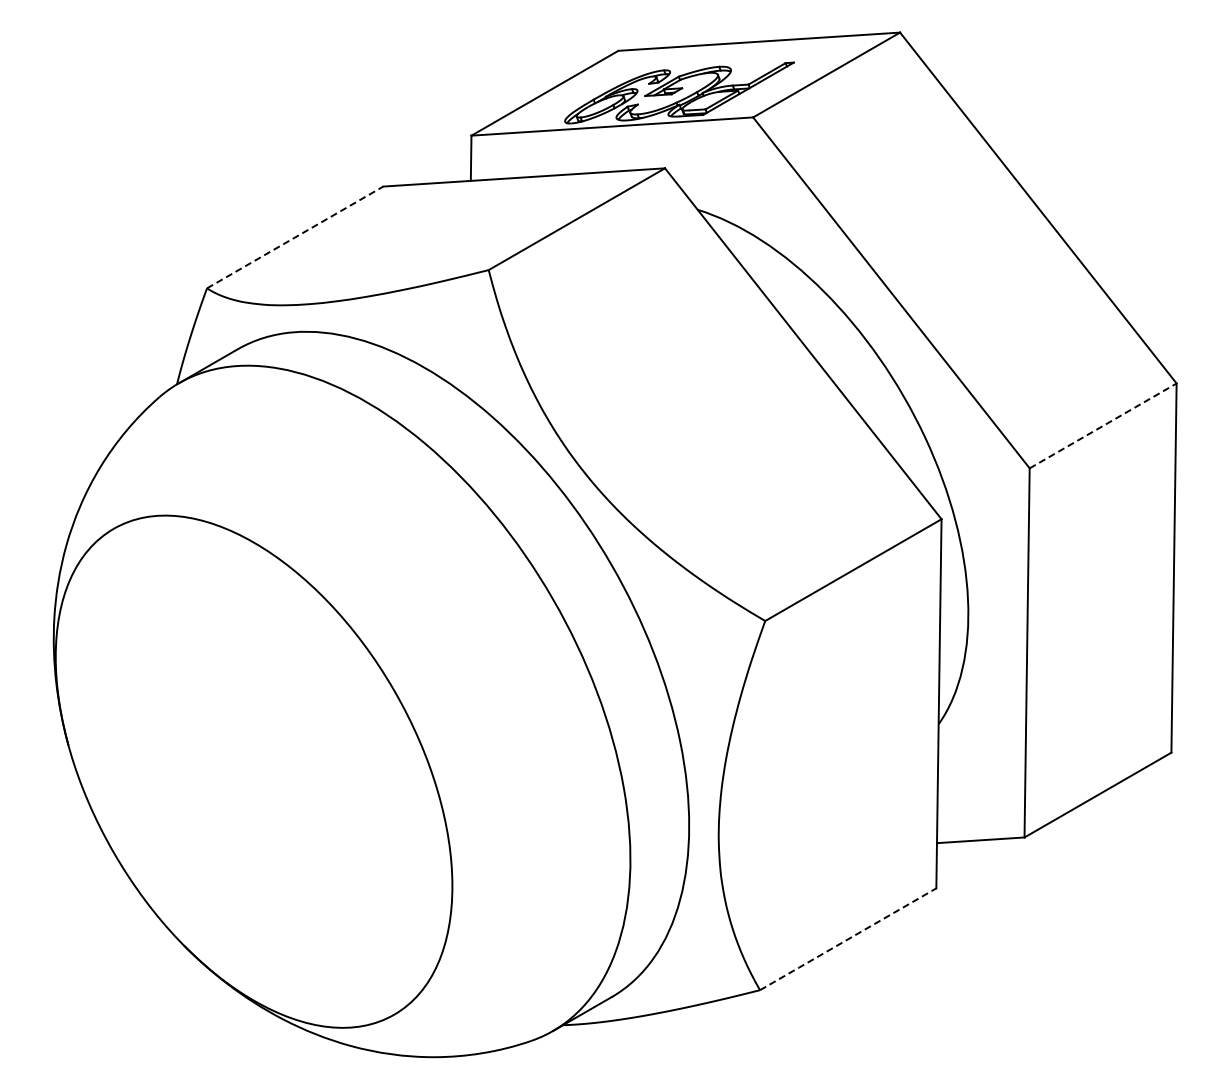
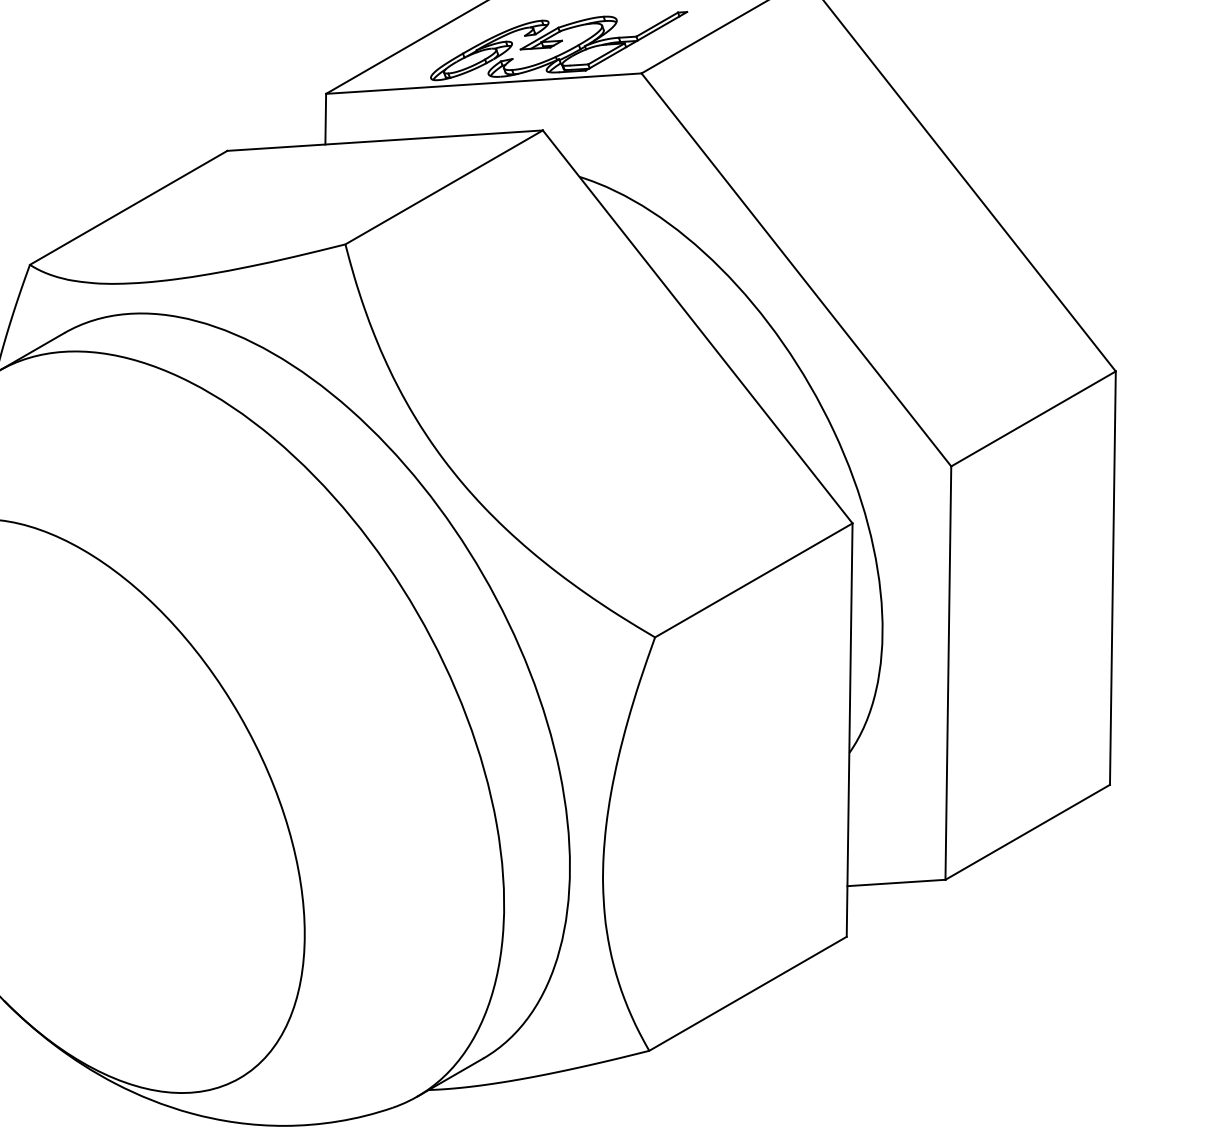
line: (295, 237) -> (129, 207), dashed -> solid
line: (1103, 425) -> (1033, 418), dashed -> solid
line: (848, 939) -> (748, 994), dashed -> solid

